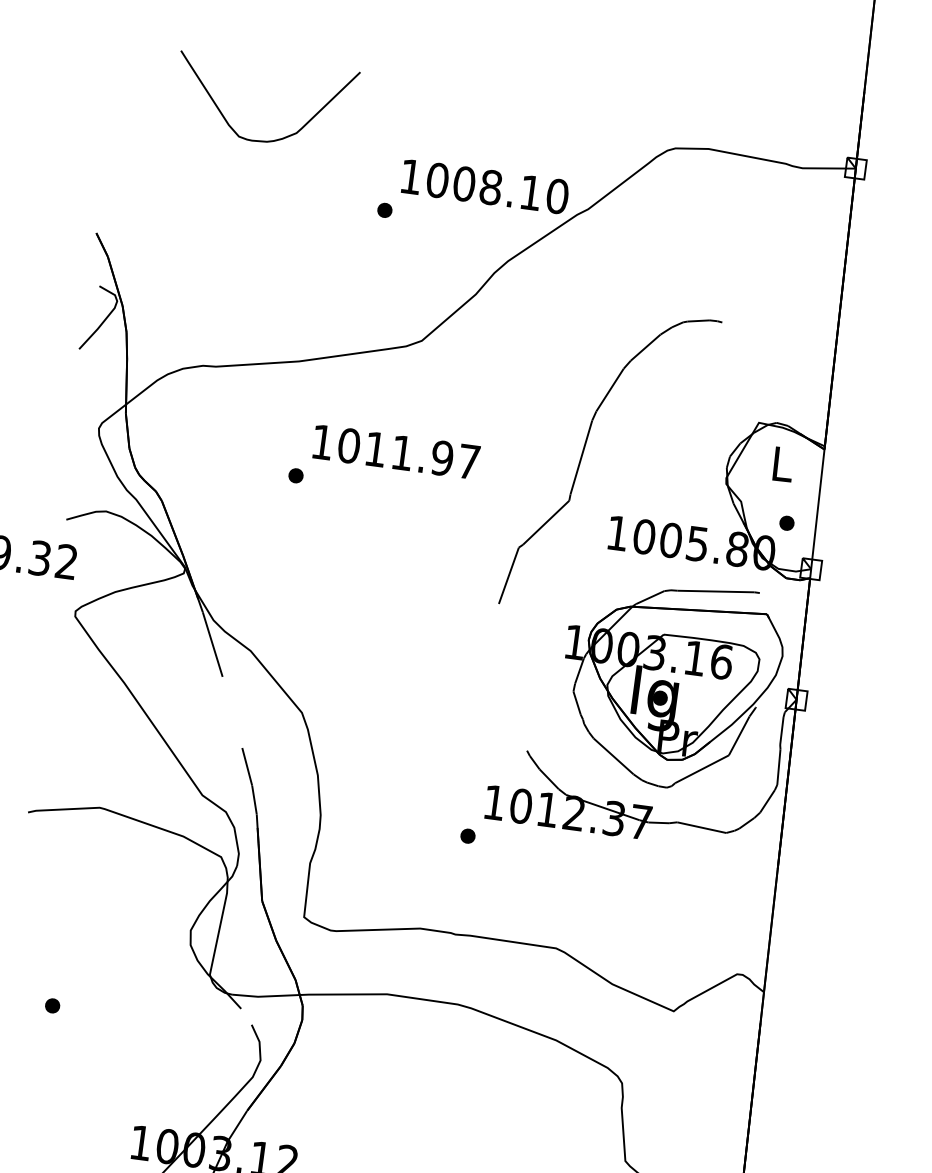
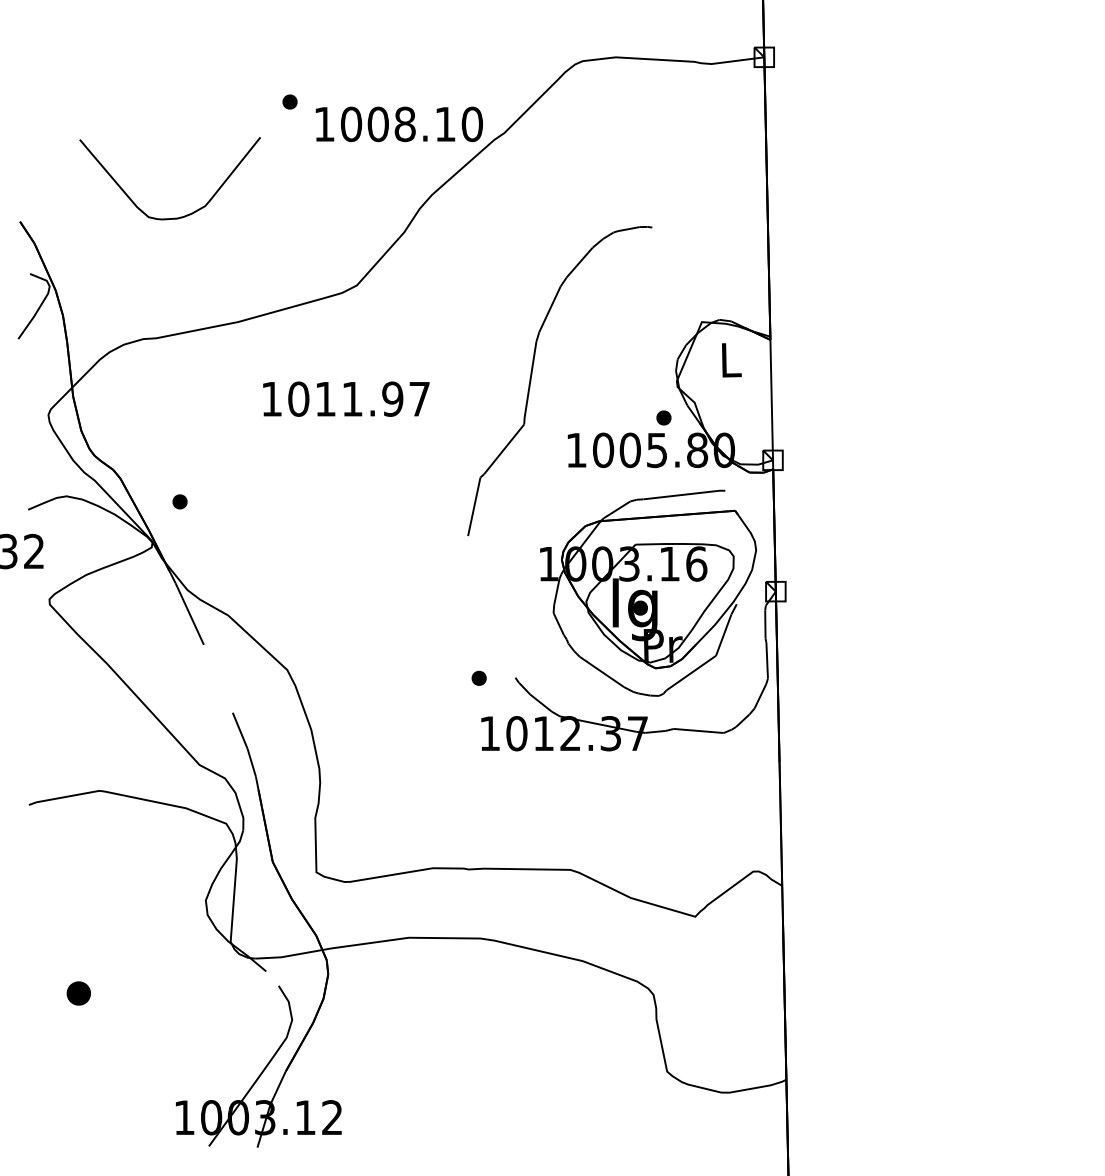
curve: (263, 140) -> (173, 217), moved
part: (384, 209) -> (289, 101), moved
part: (295, 475) -> (179, 501), moved
part: (786, 522) -> (663, 417), moved
part: (467, 835) -> (478, 677), moved
part: (52, 1005) -> (78, 993), size x1.6

